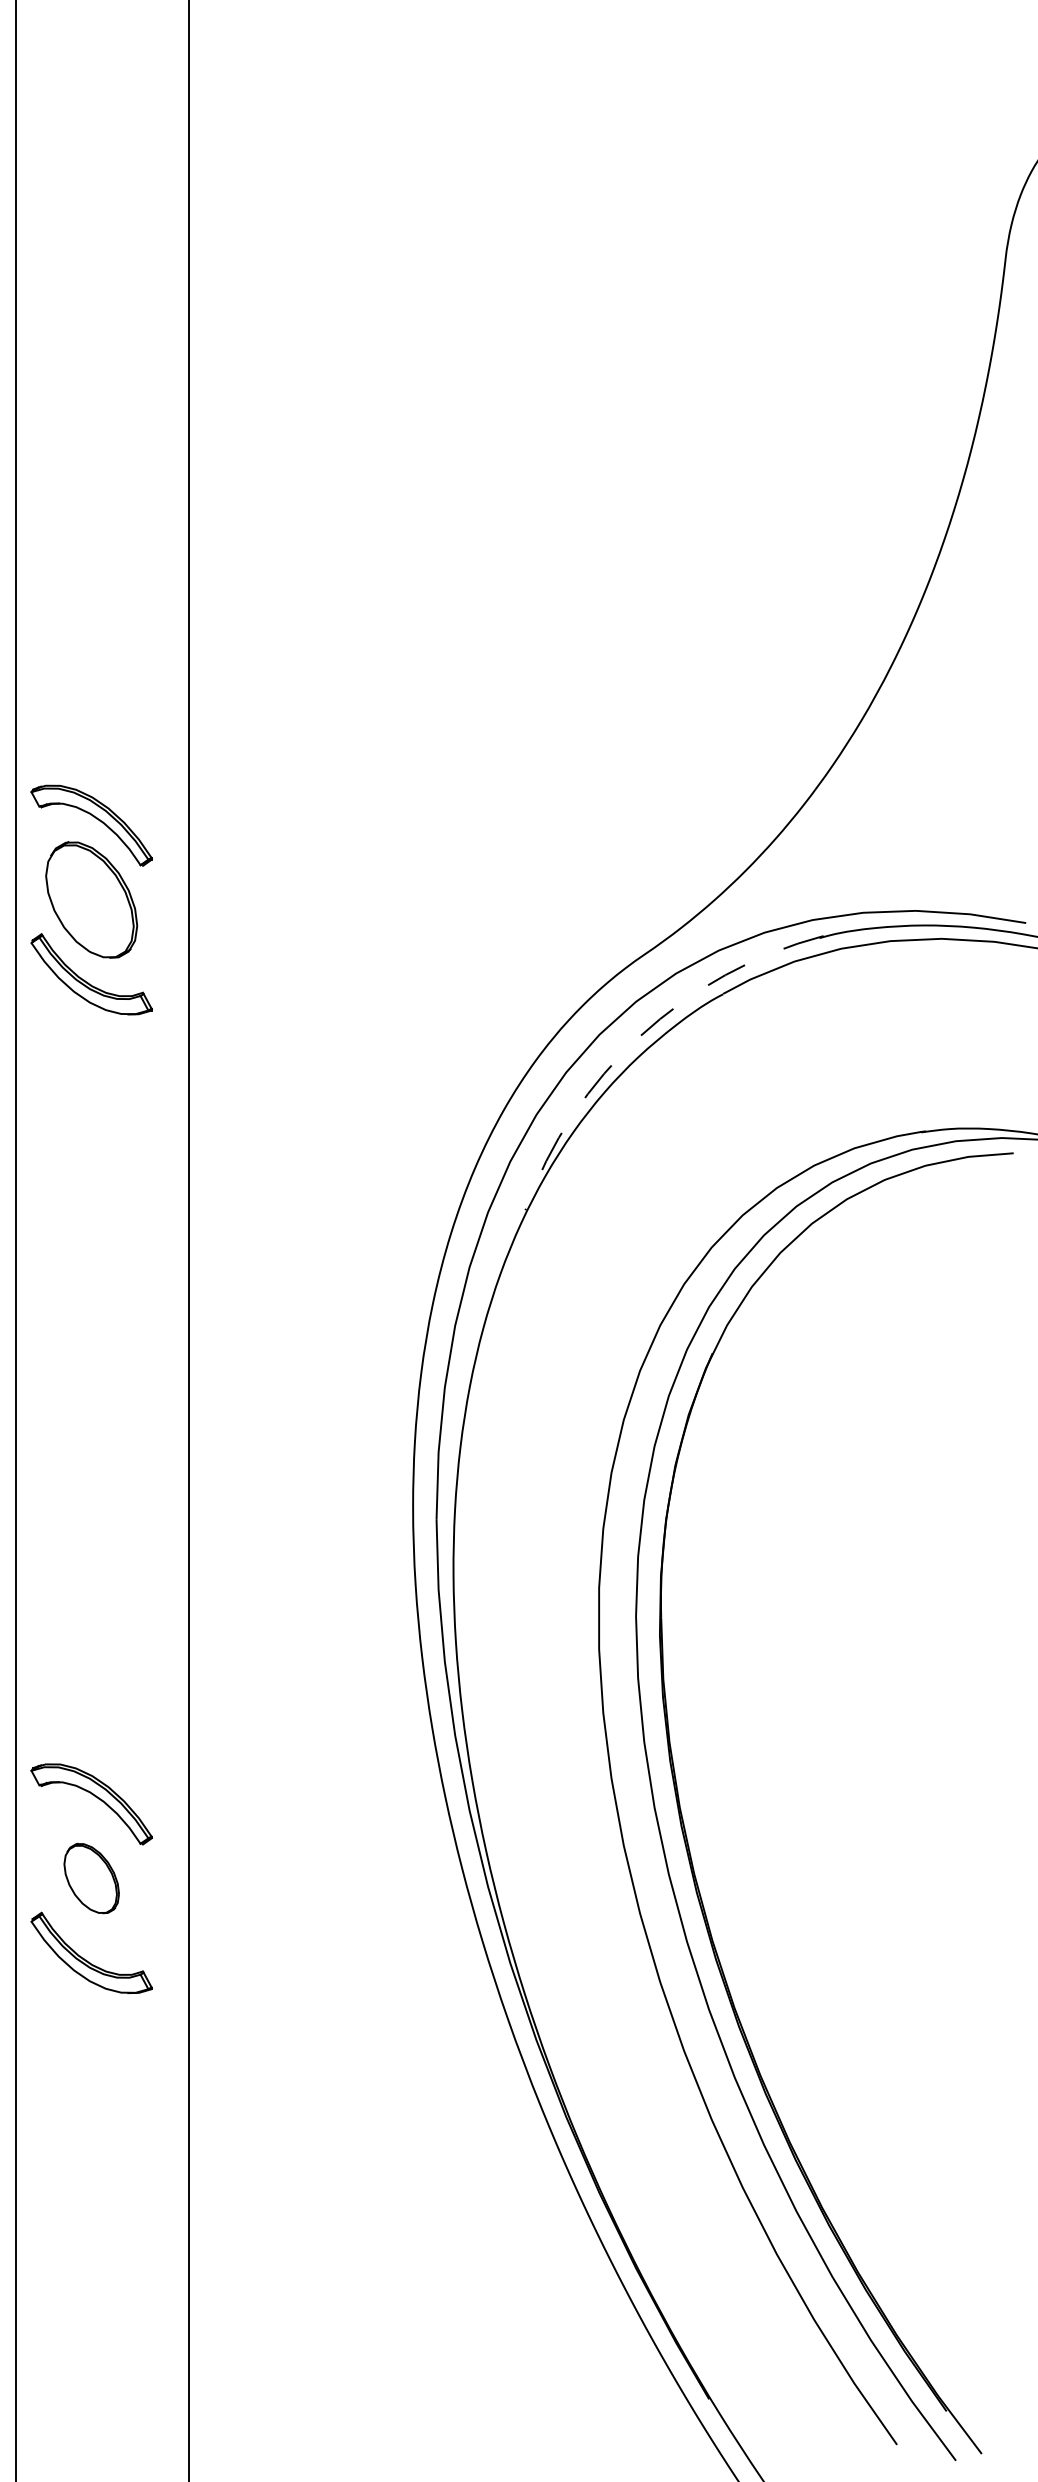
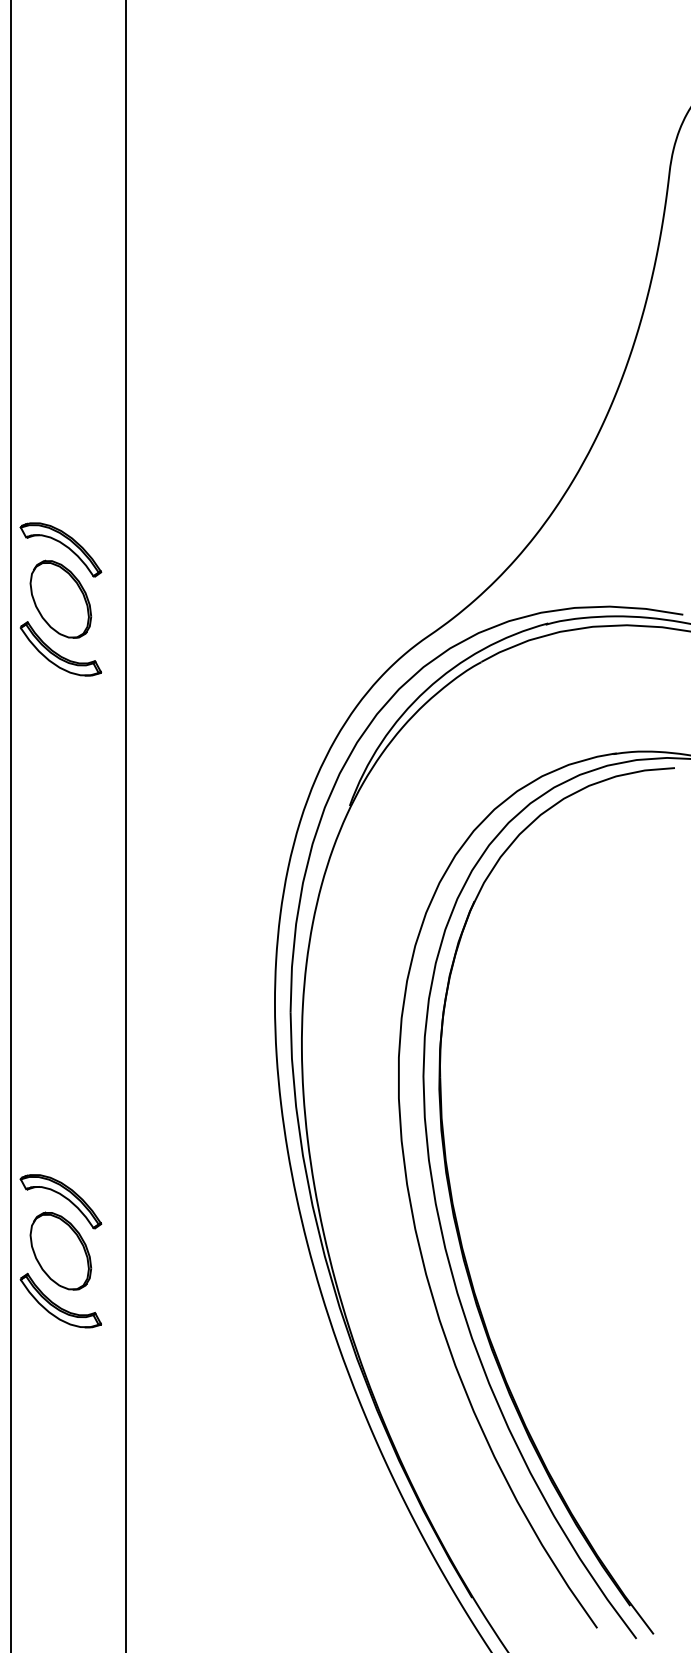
arc: (640, 1036) -> (426, 690), dashed -> solid
part: (91, 1877) -> (60, 1250), size x1.67

